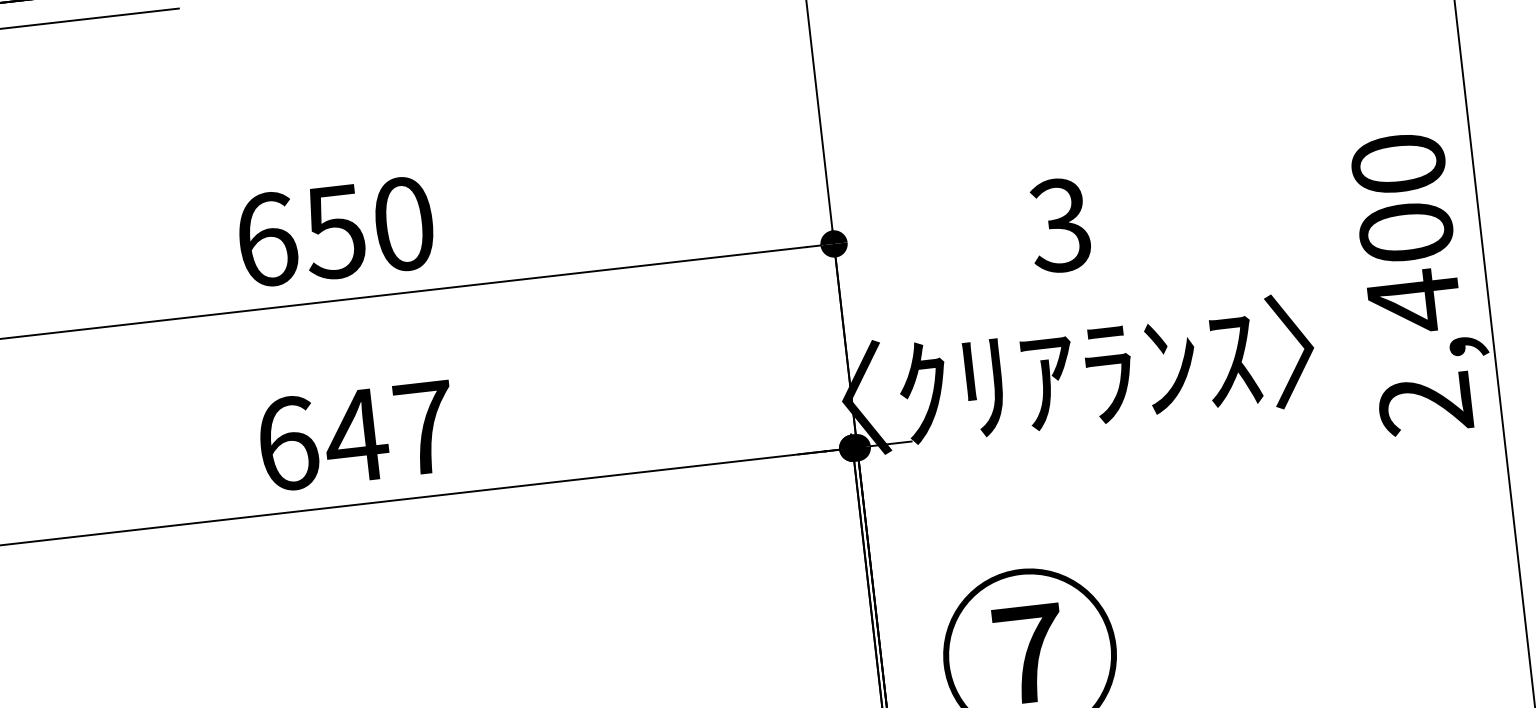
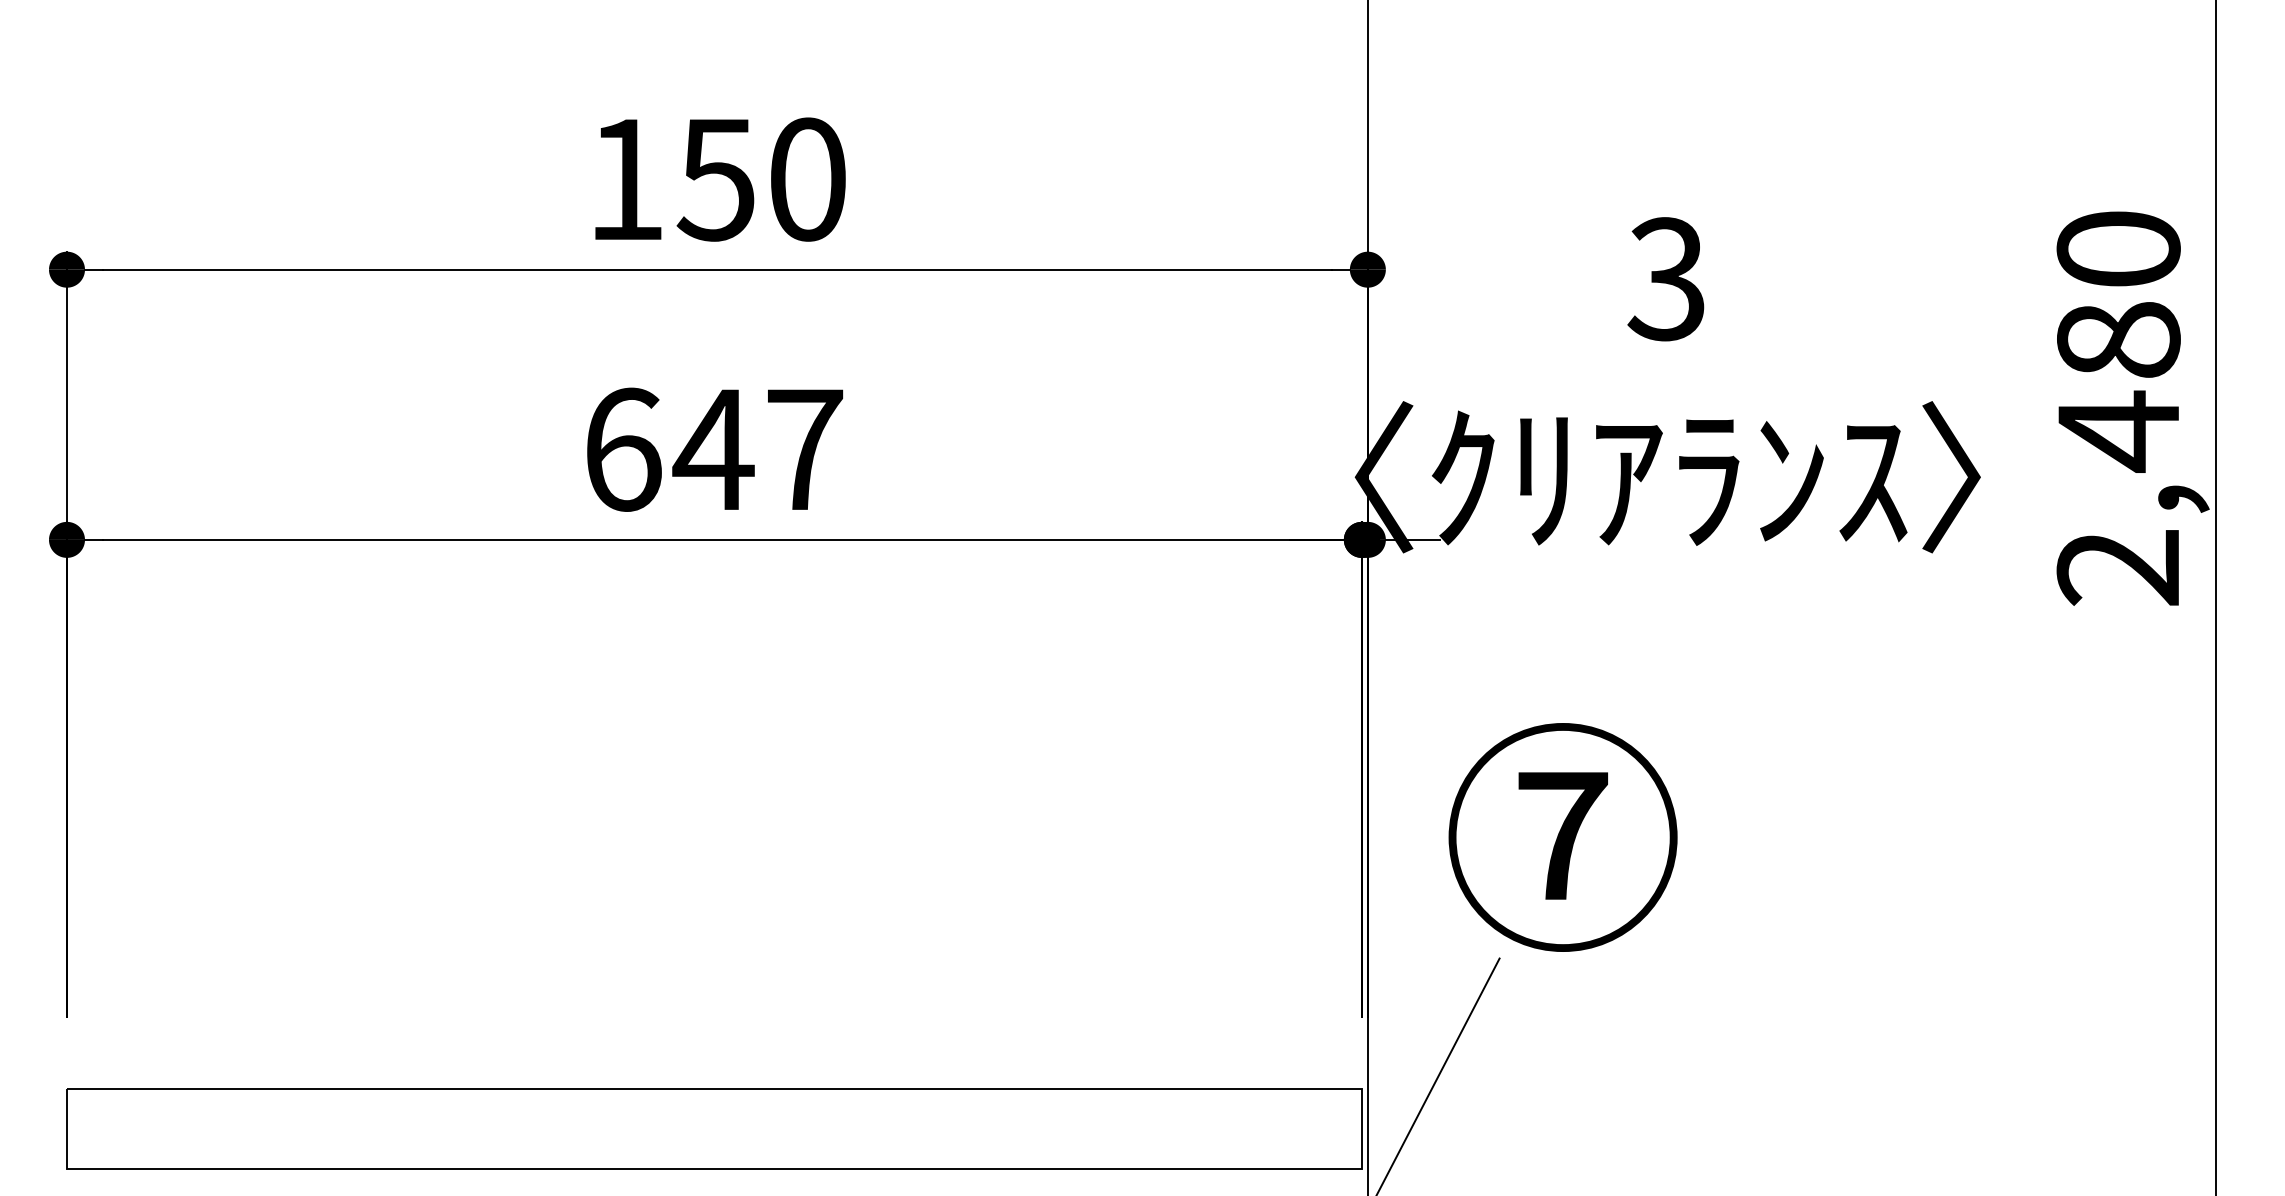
text: (1406, 232) -> (2118, 339), 2,400 -> 2,480
text: (267, 239) -> (627, 179), 650 -> 150

